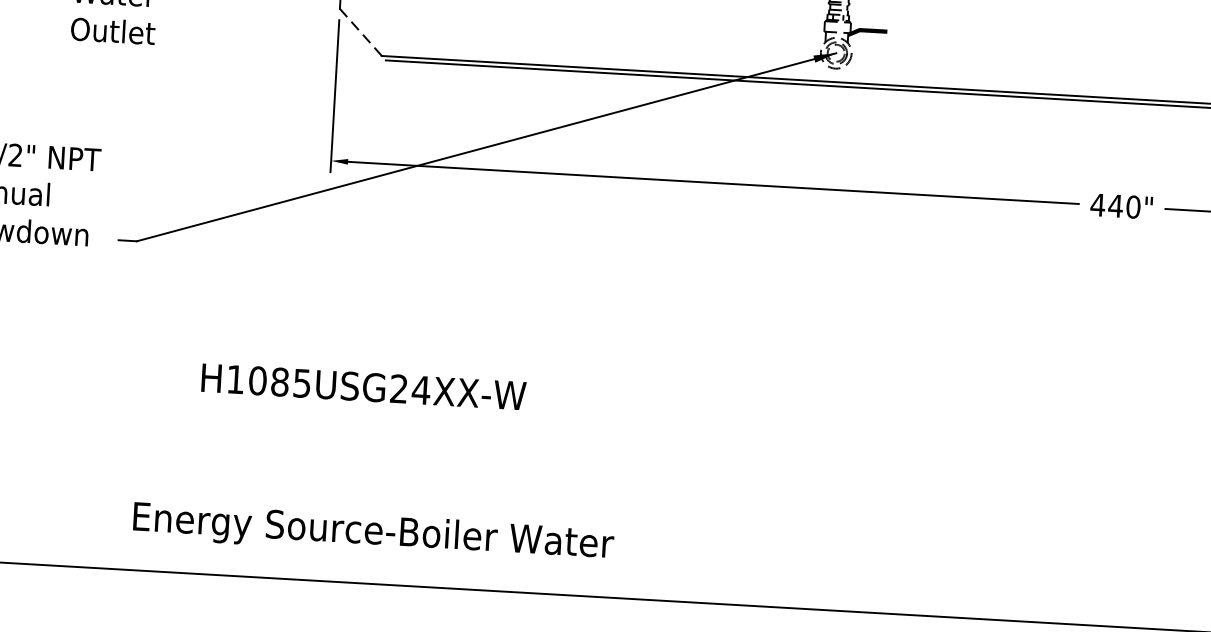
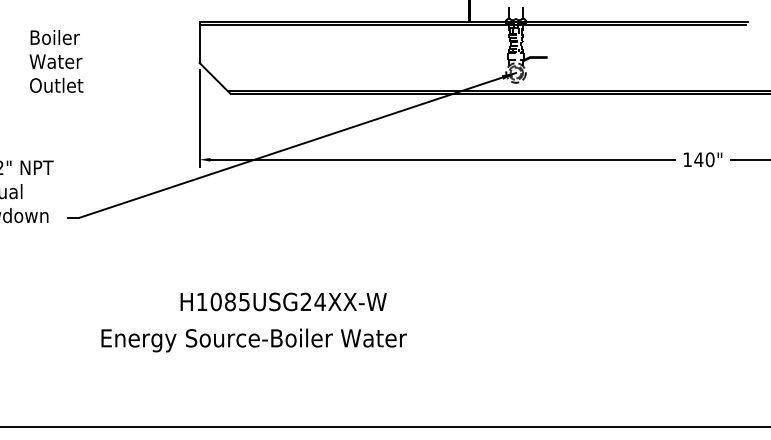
line: (363, 34) -> (215, 78), dashed -> solid
text: (1097, 204) -> (687, 159), 440" -> 140"
text: (363, 386) -> (283, 301), moved
text: (372, 533) -> (253, 340), moved

